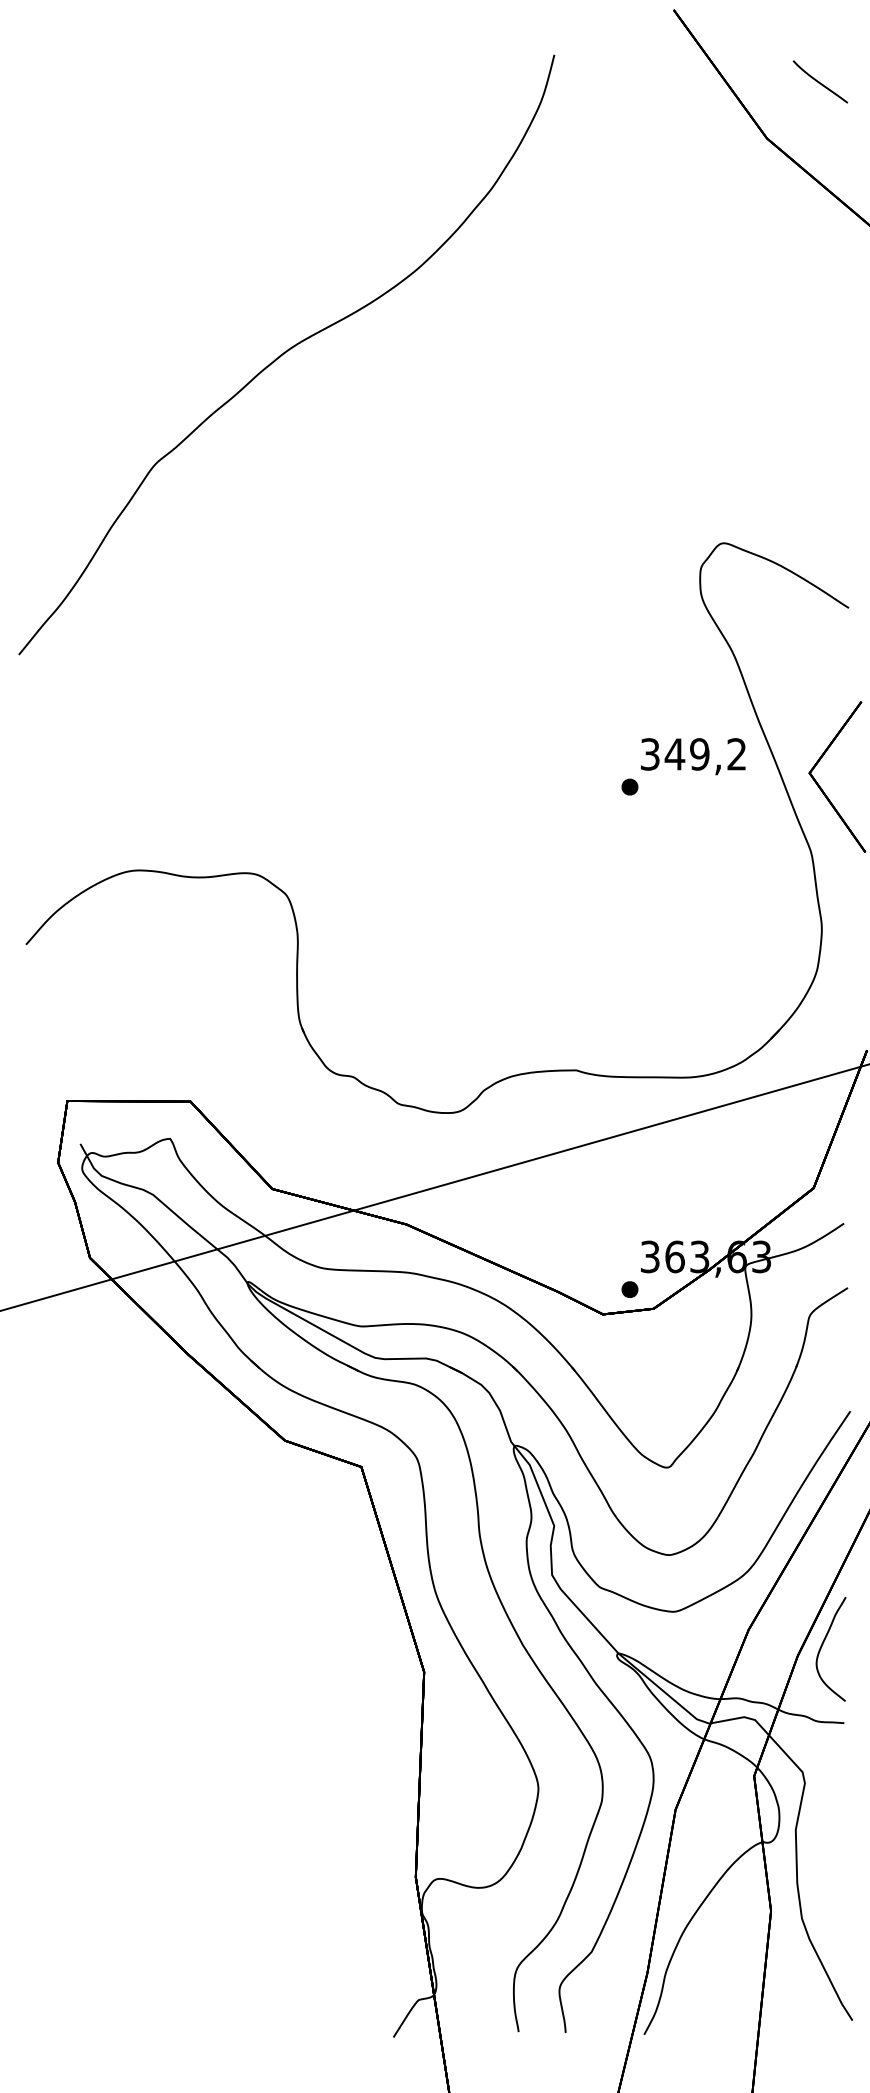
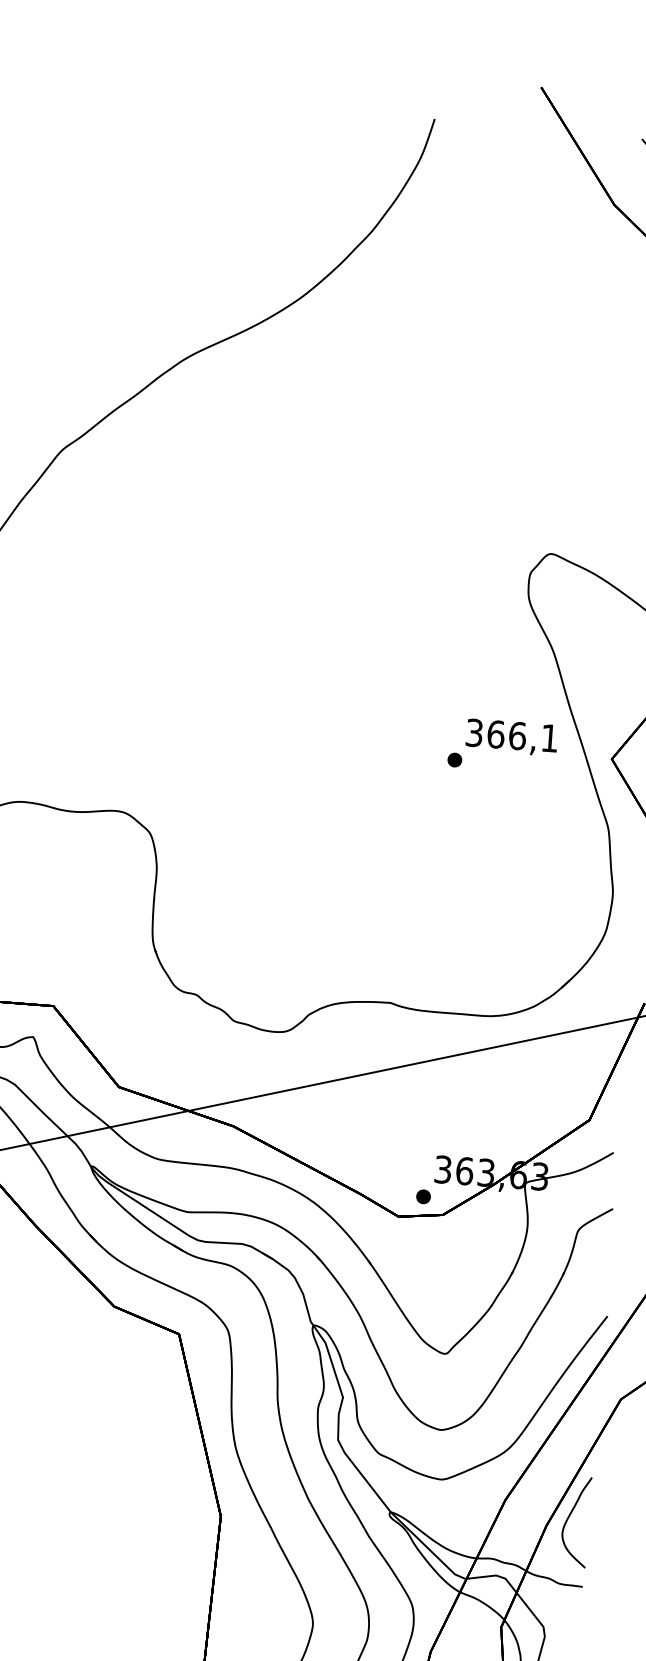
text: (704, 754) -> (521, 736), 349,2 -> 366,1

